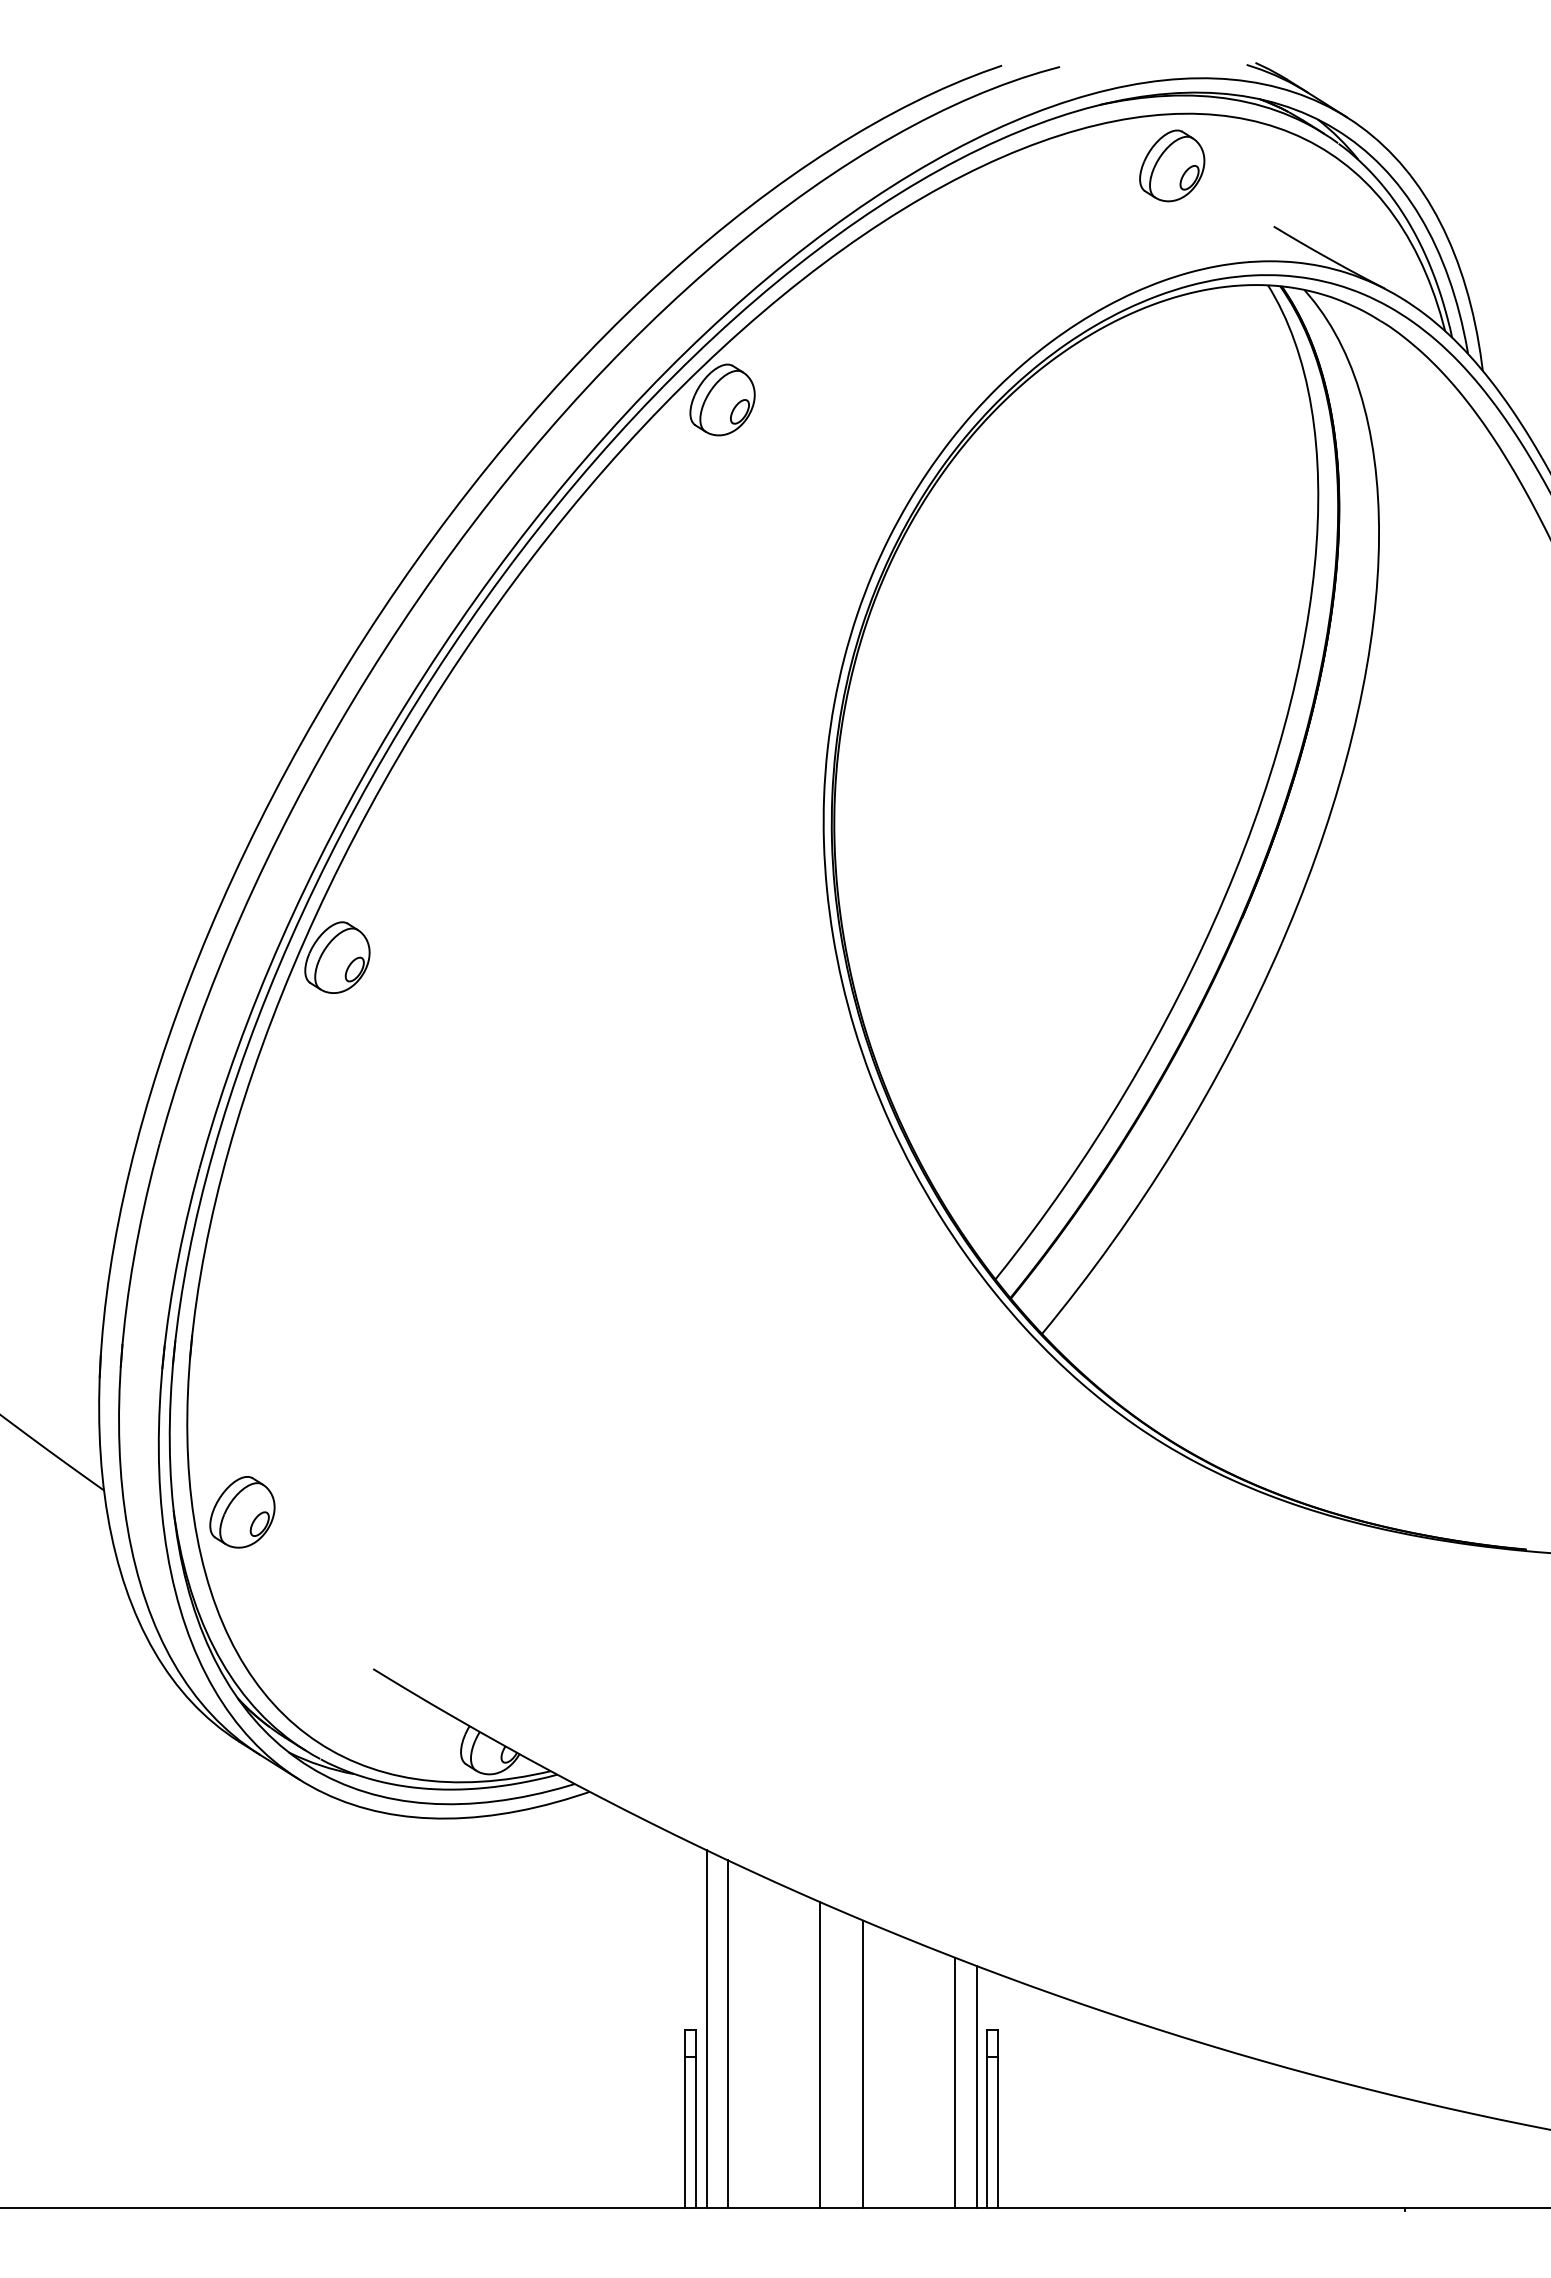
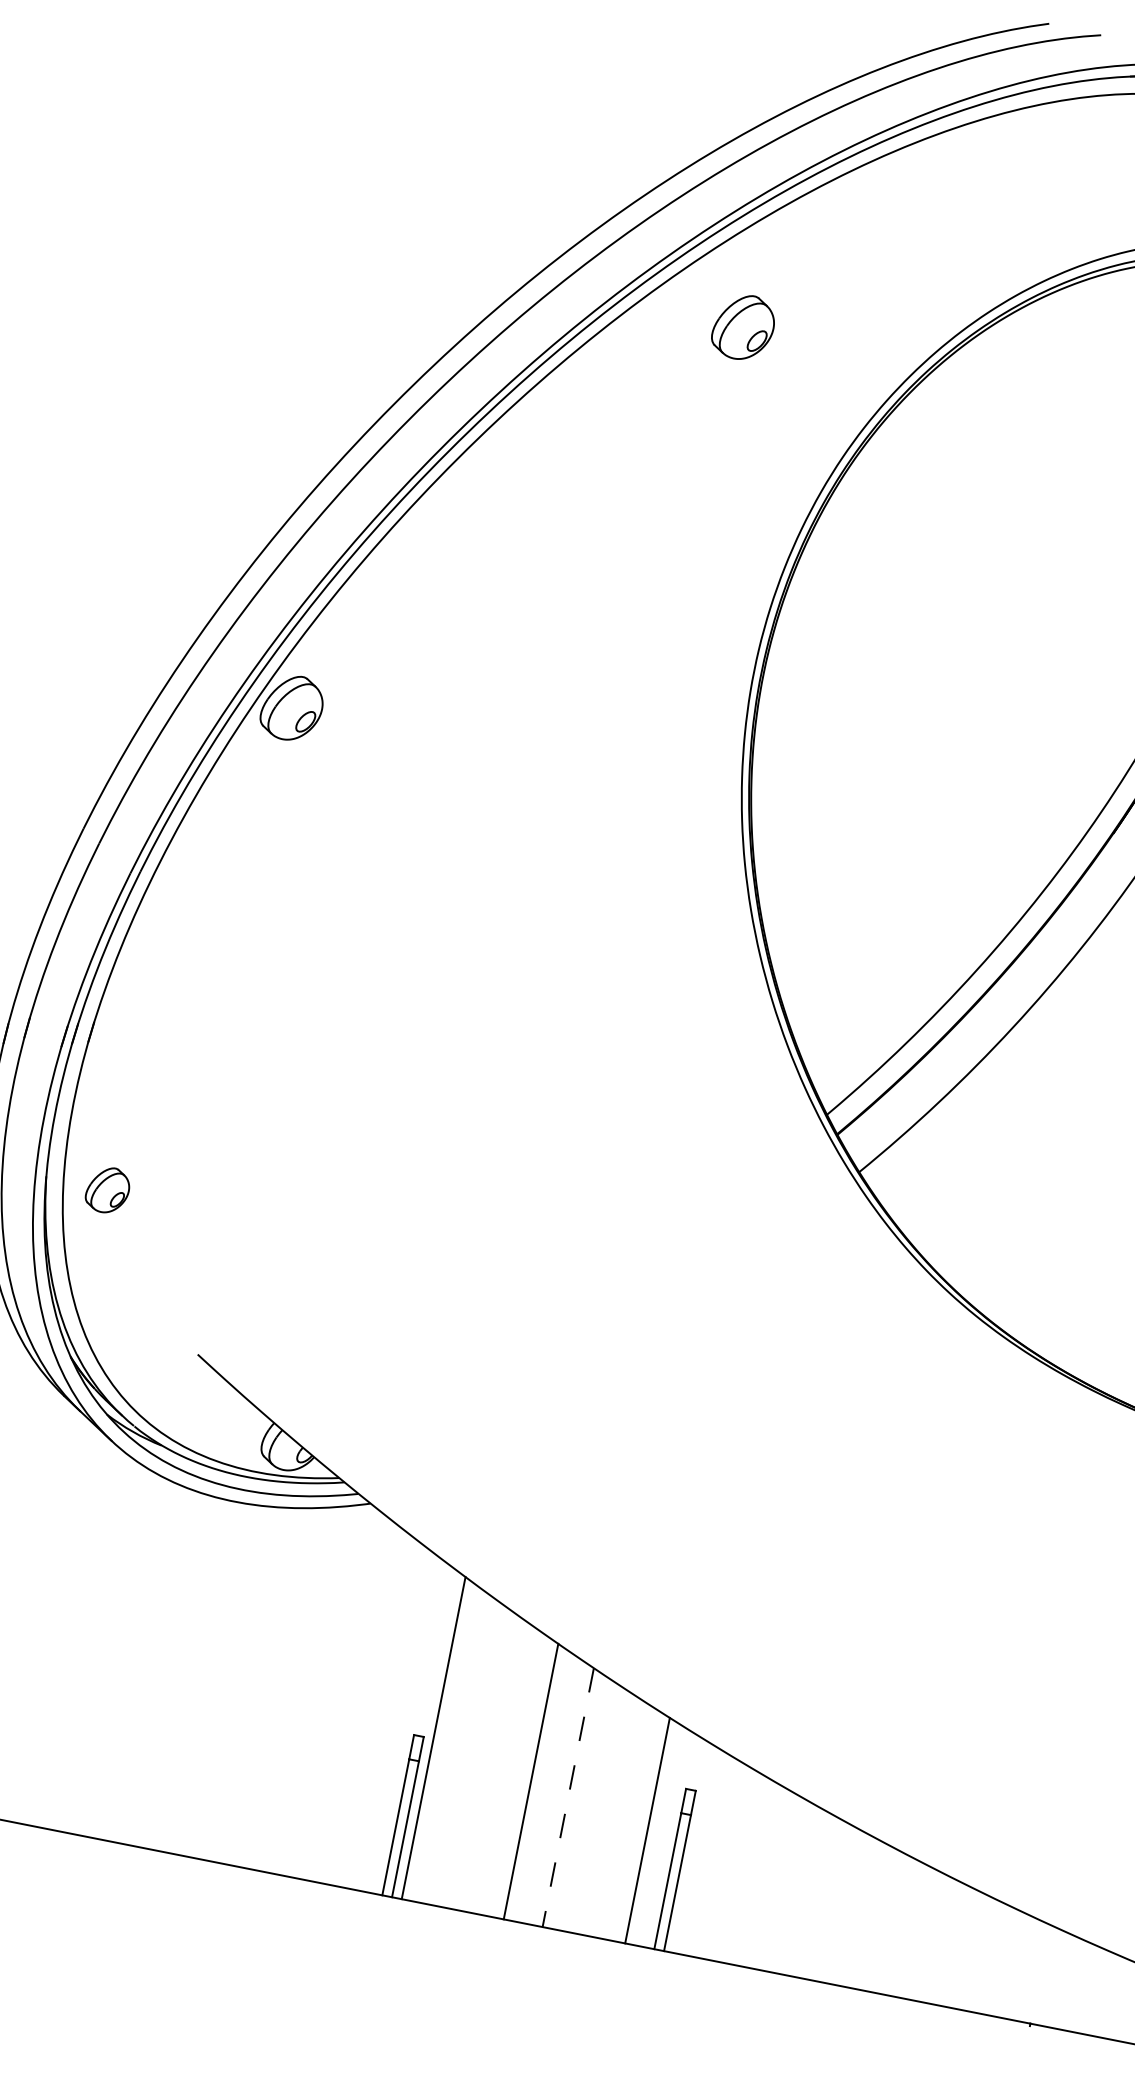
part: (722, 399) -> (743, 326), moved
part: (242, 1512) -> (107, 1190), size x0.7
line: (728, 2034) -> (452, 1746), removed
line: (863, 2064) -> (568, 1797), solid -> dashed
line: (976, 2086) -> (666, 1837), removed

